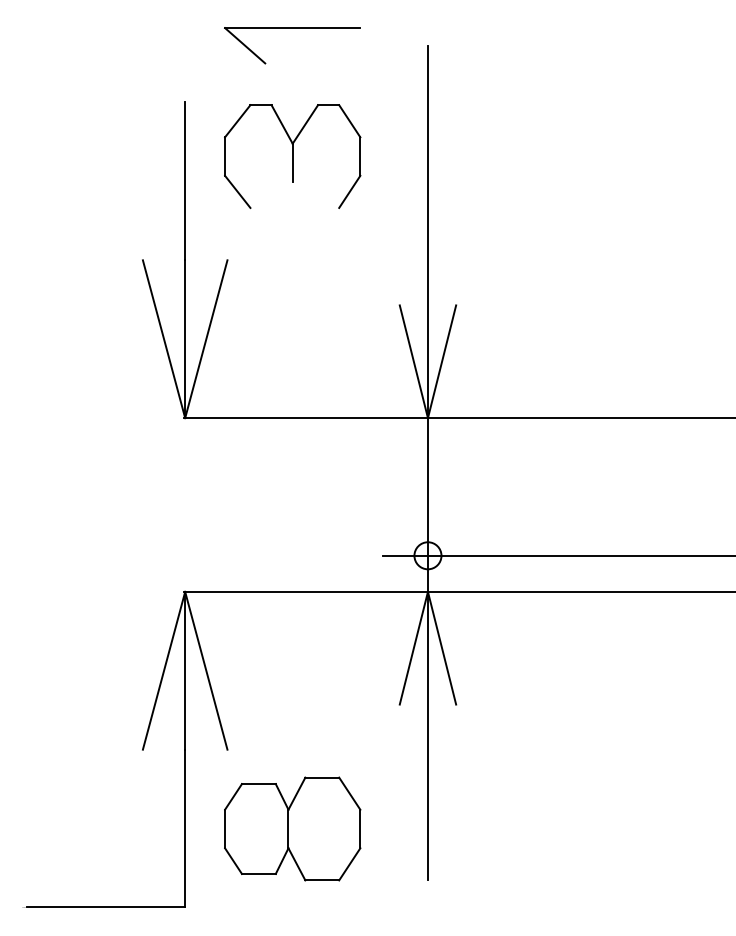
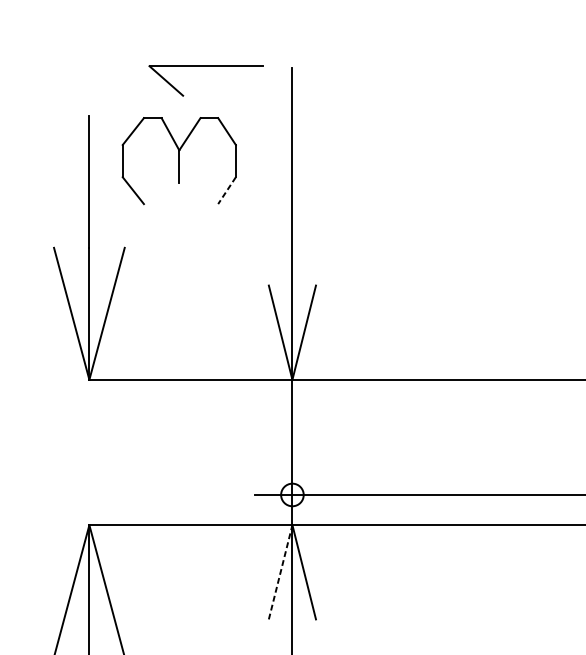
part: (292, 28) -> (205, 66), moved
line: (349, 192) -> (226, 191), solid -> dashed
line: (414, 647) -> (281, 571), solid -> dashed

